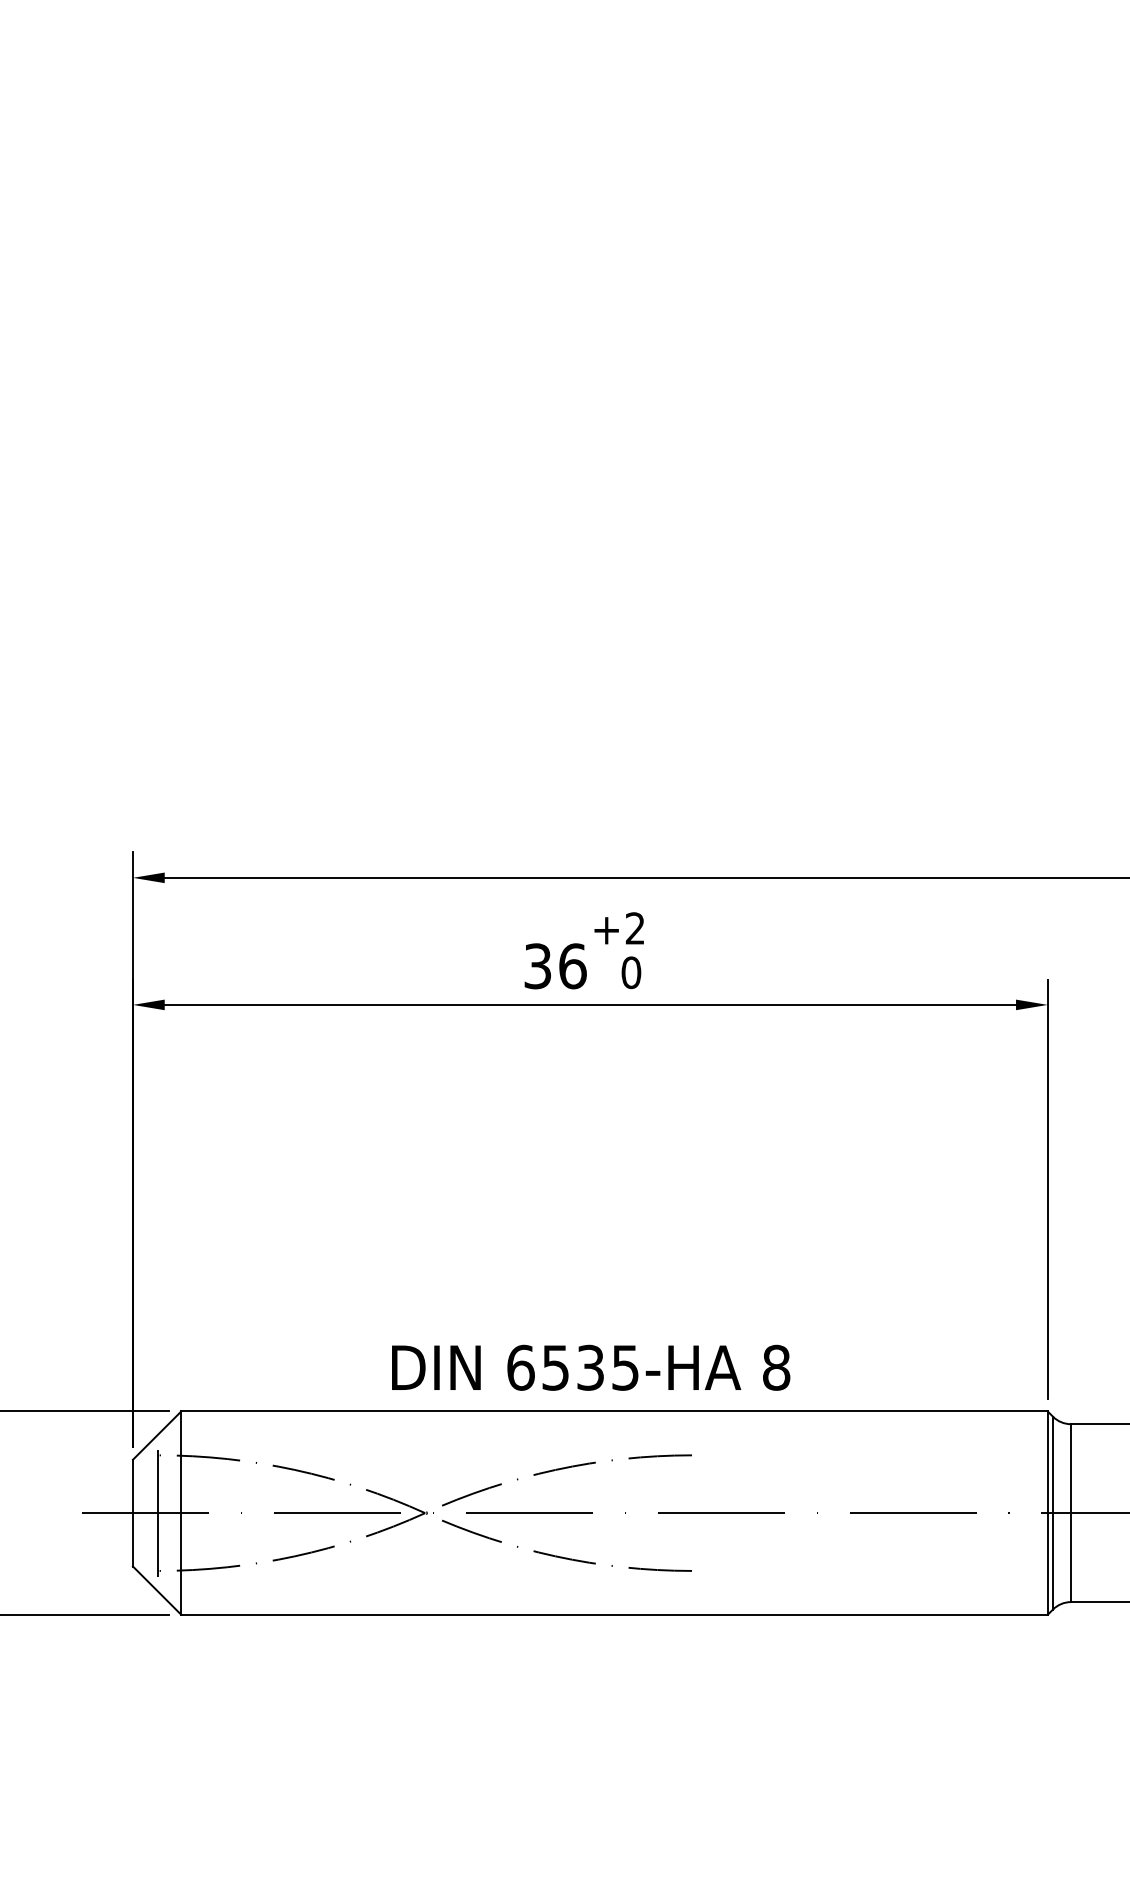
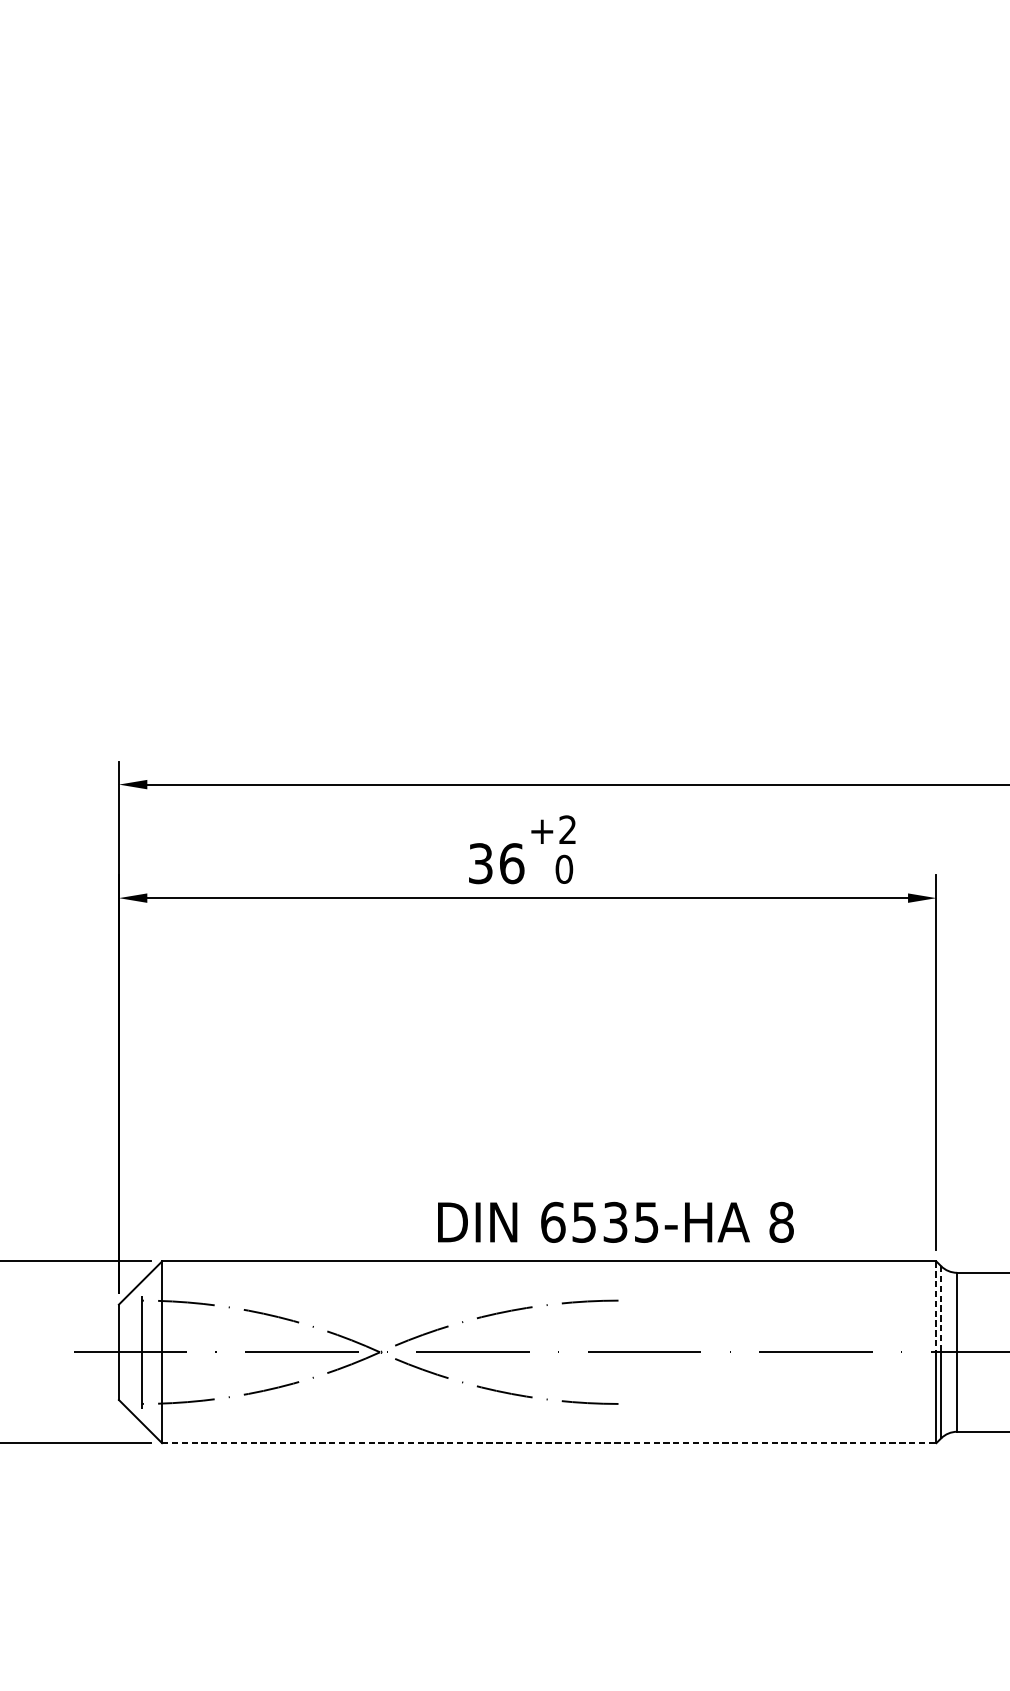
text: (591, 1367) -> (616, 1222), moved
line: (1047, 1462) -> (936, 1307), solid -> dashed
line: (1053, 1465) -> (941, 1309), solid -> dashed
line: (615, 1614) -> (550, 1442), solid -> dashed

